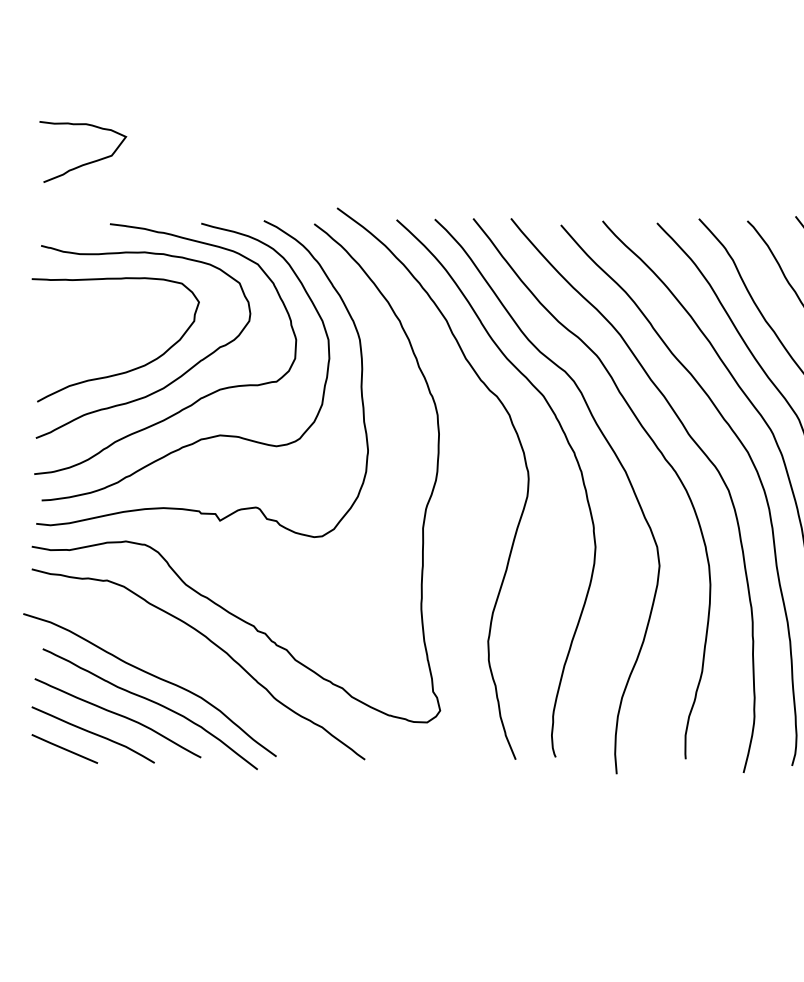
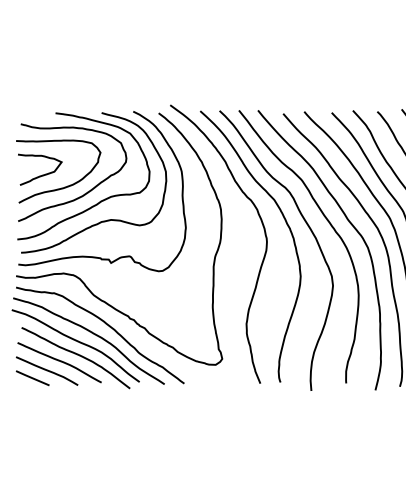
curve: (88, 161) -> (42, 174), moved
curve: (181, 660) -> (91, 333), added

